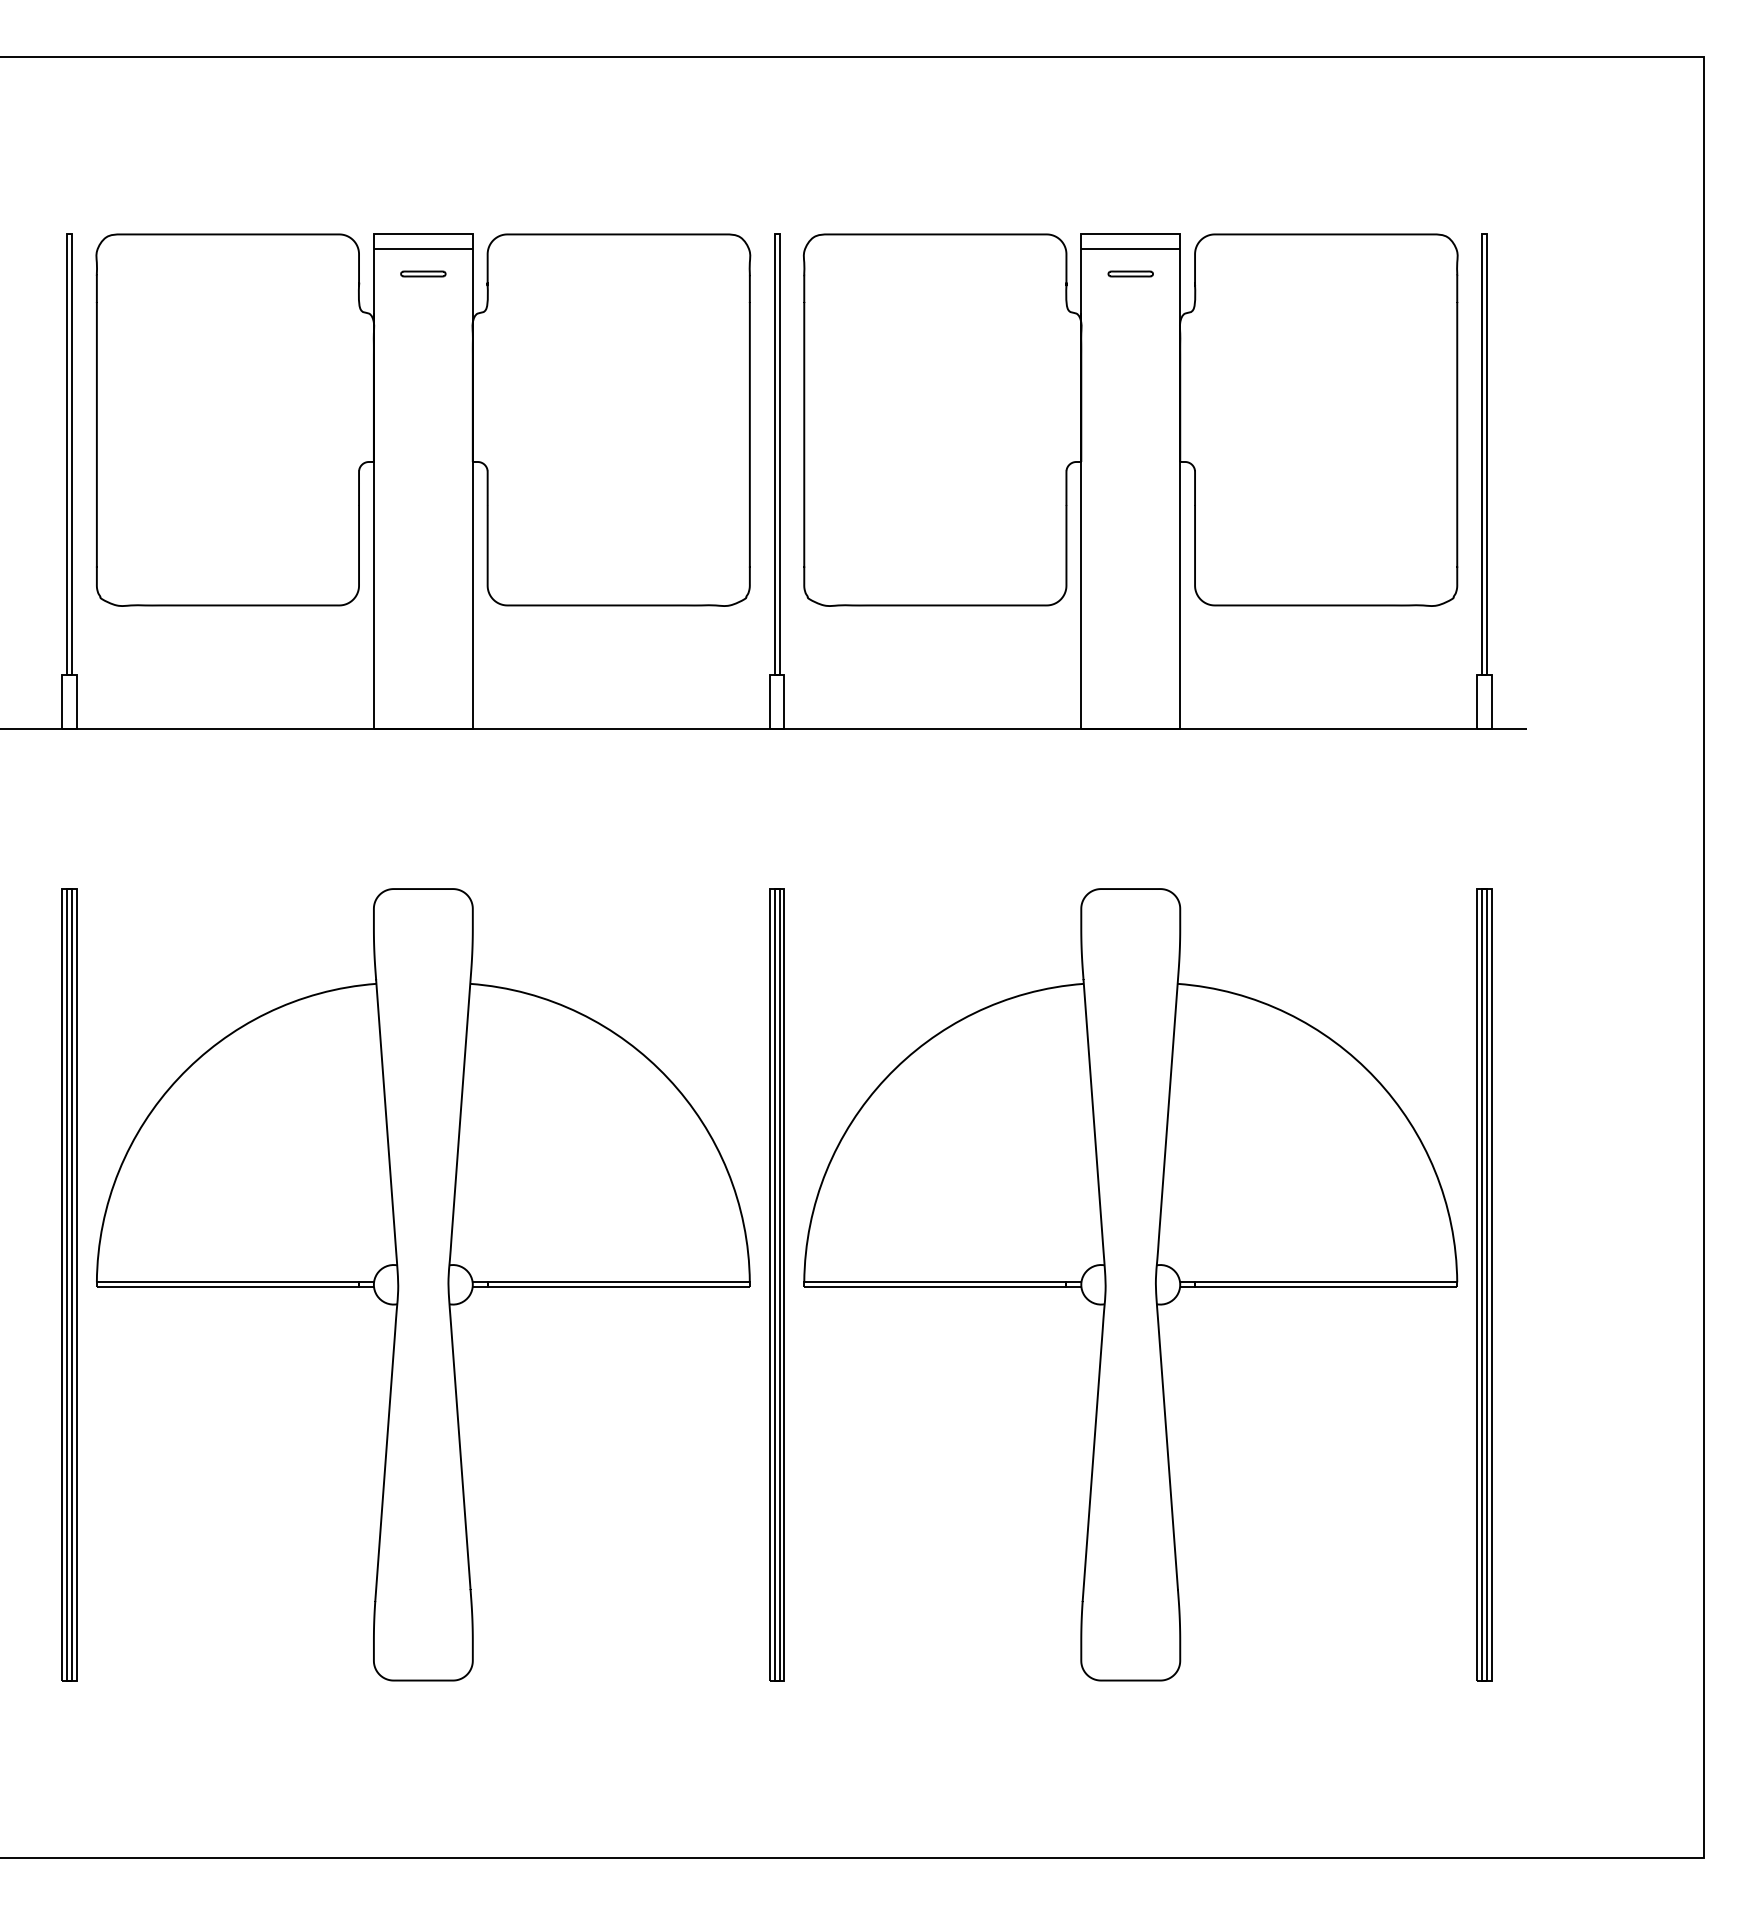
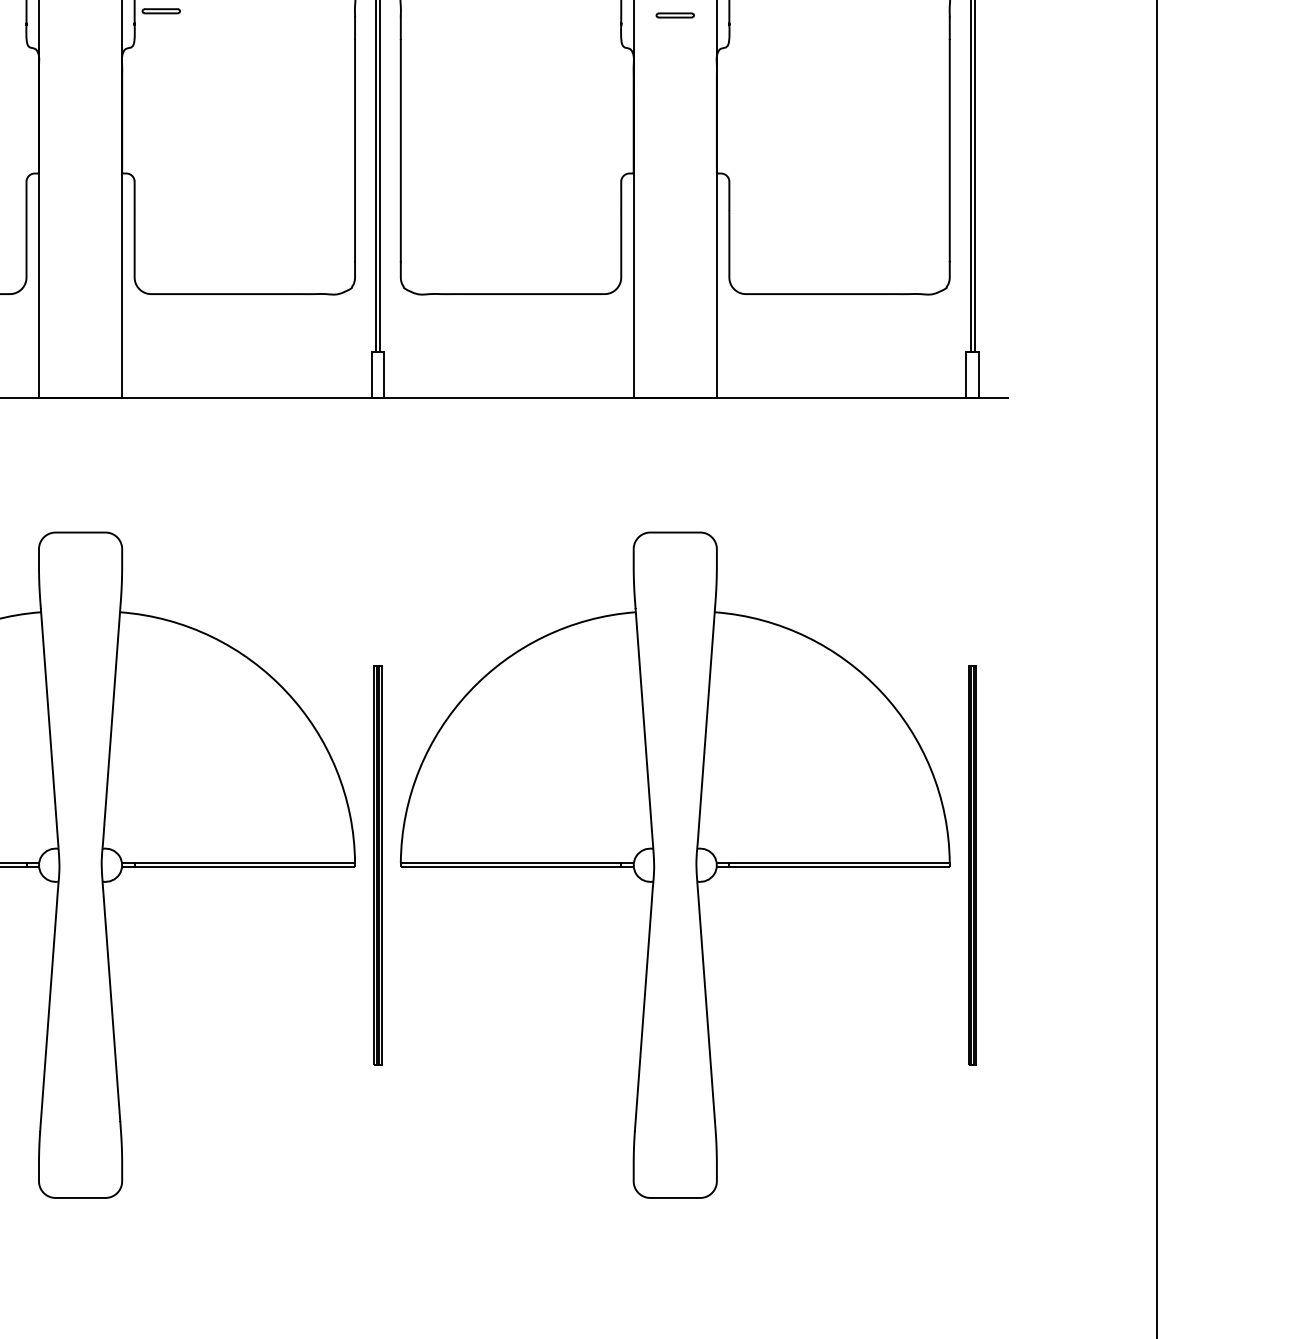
part: (423, 273) -> (161, 10), moved
part: (776, 1284) -> (377, 865), size x0.6
part: (1484, 1284) -> (972, 865), size x0.6

